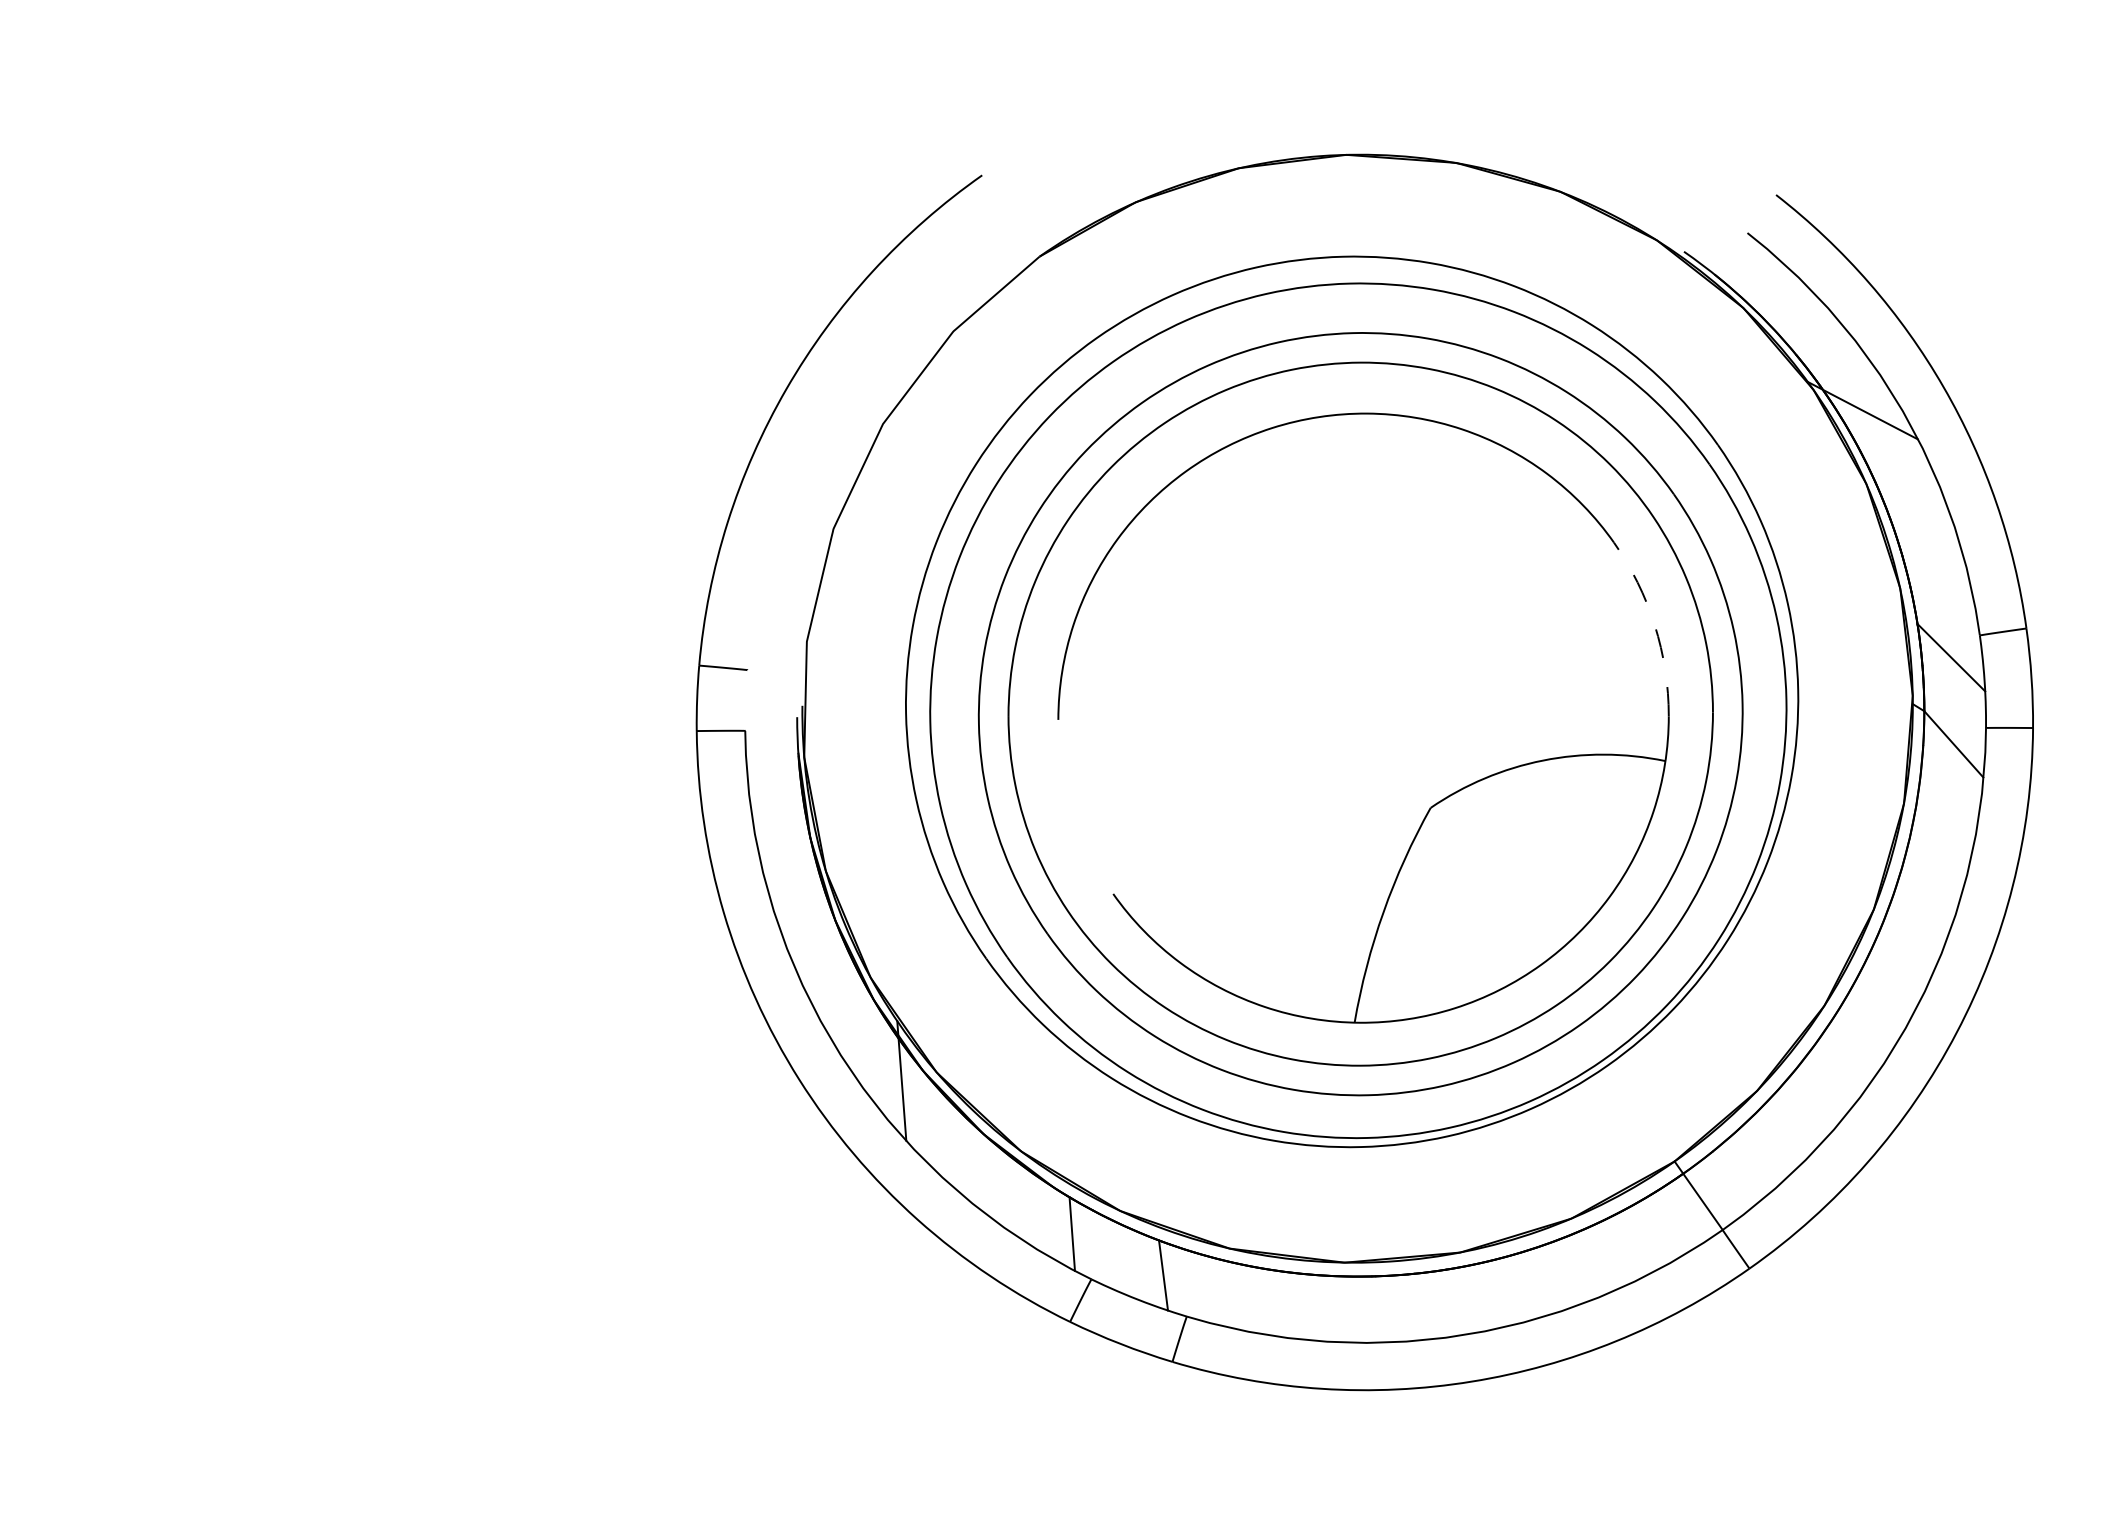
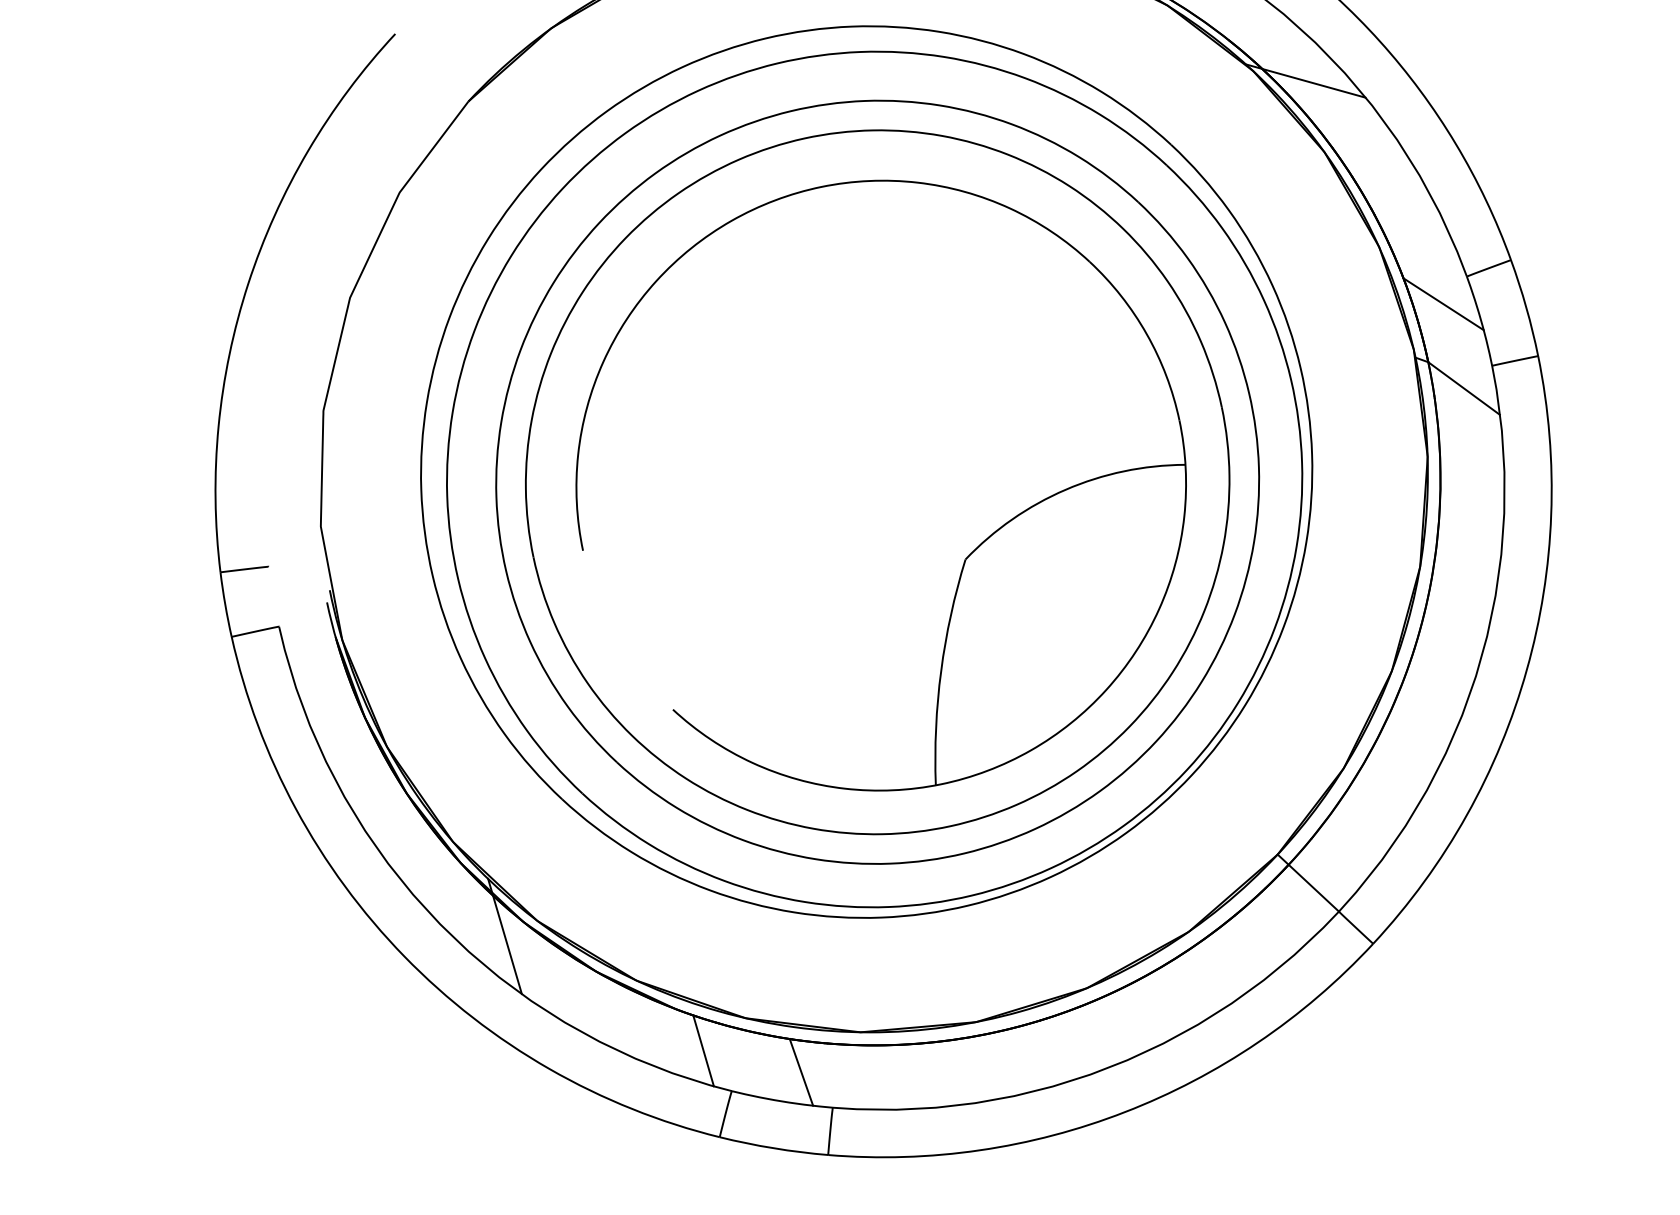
arc: (1654, 625) -> (1146, 334), dashed -> solid

